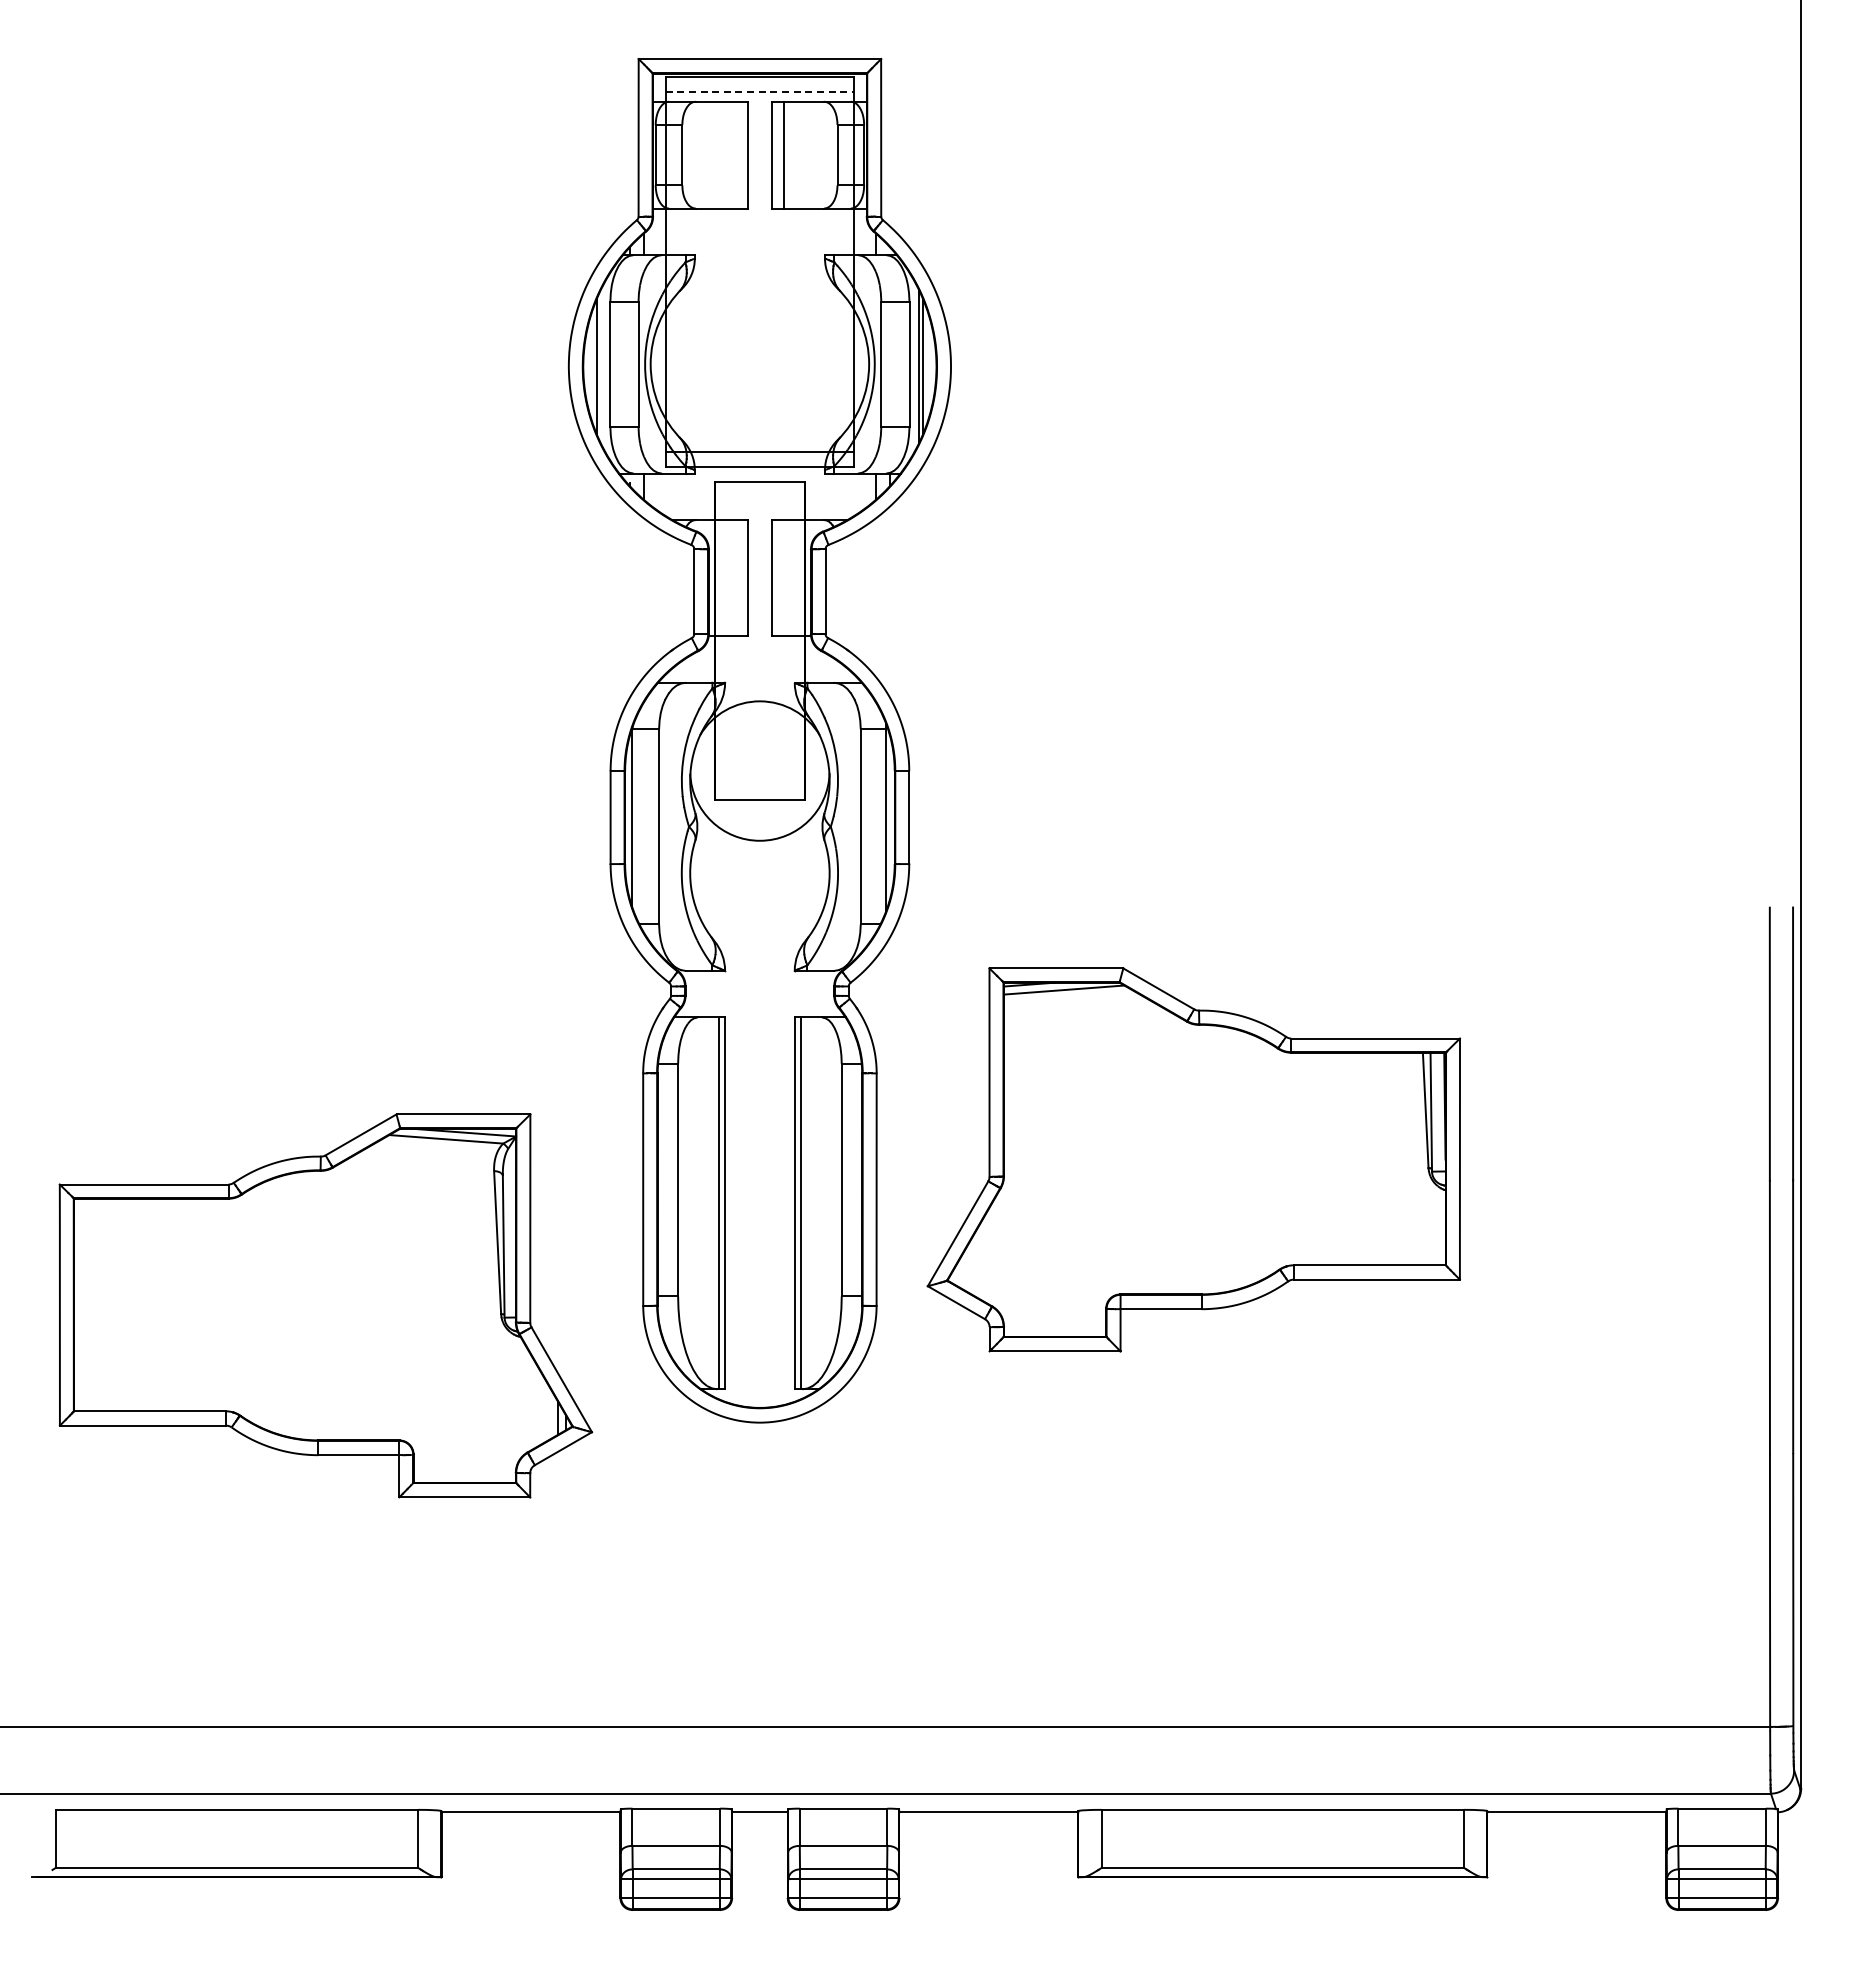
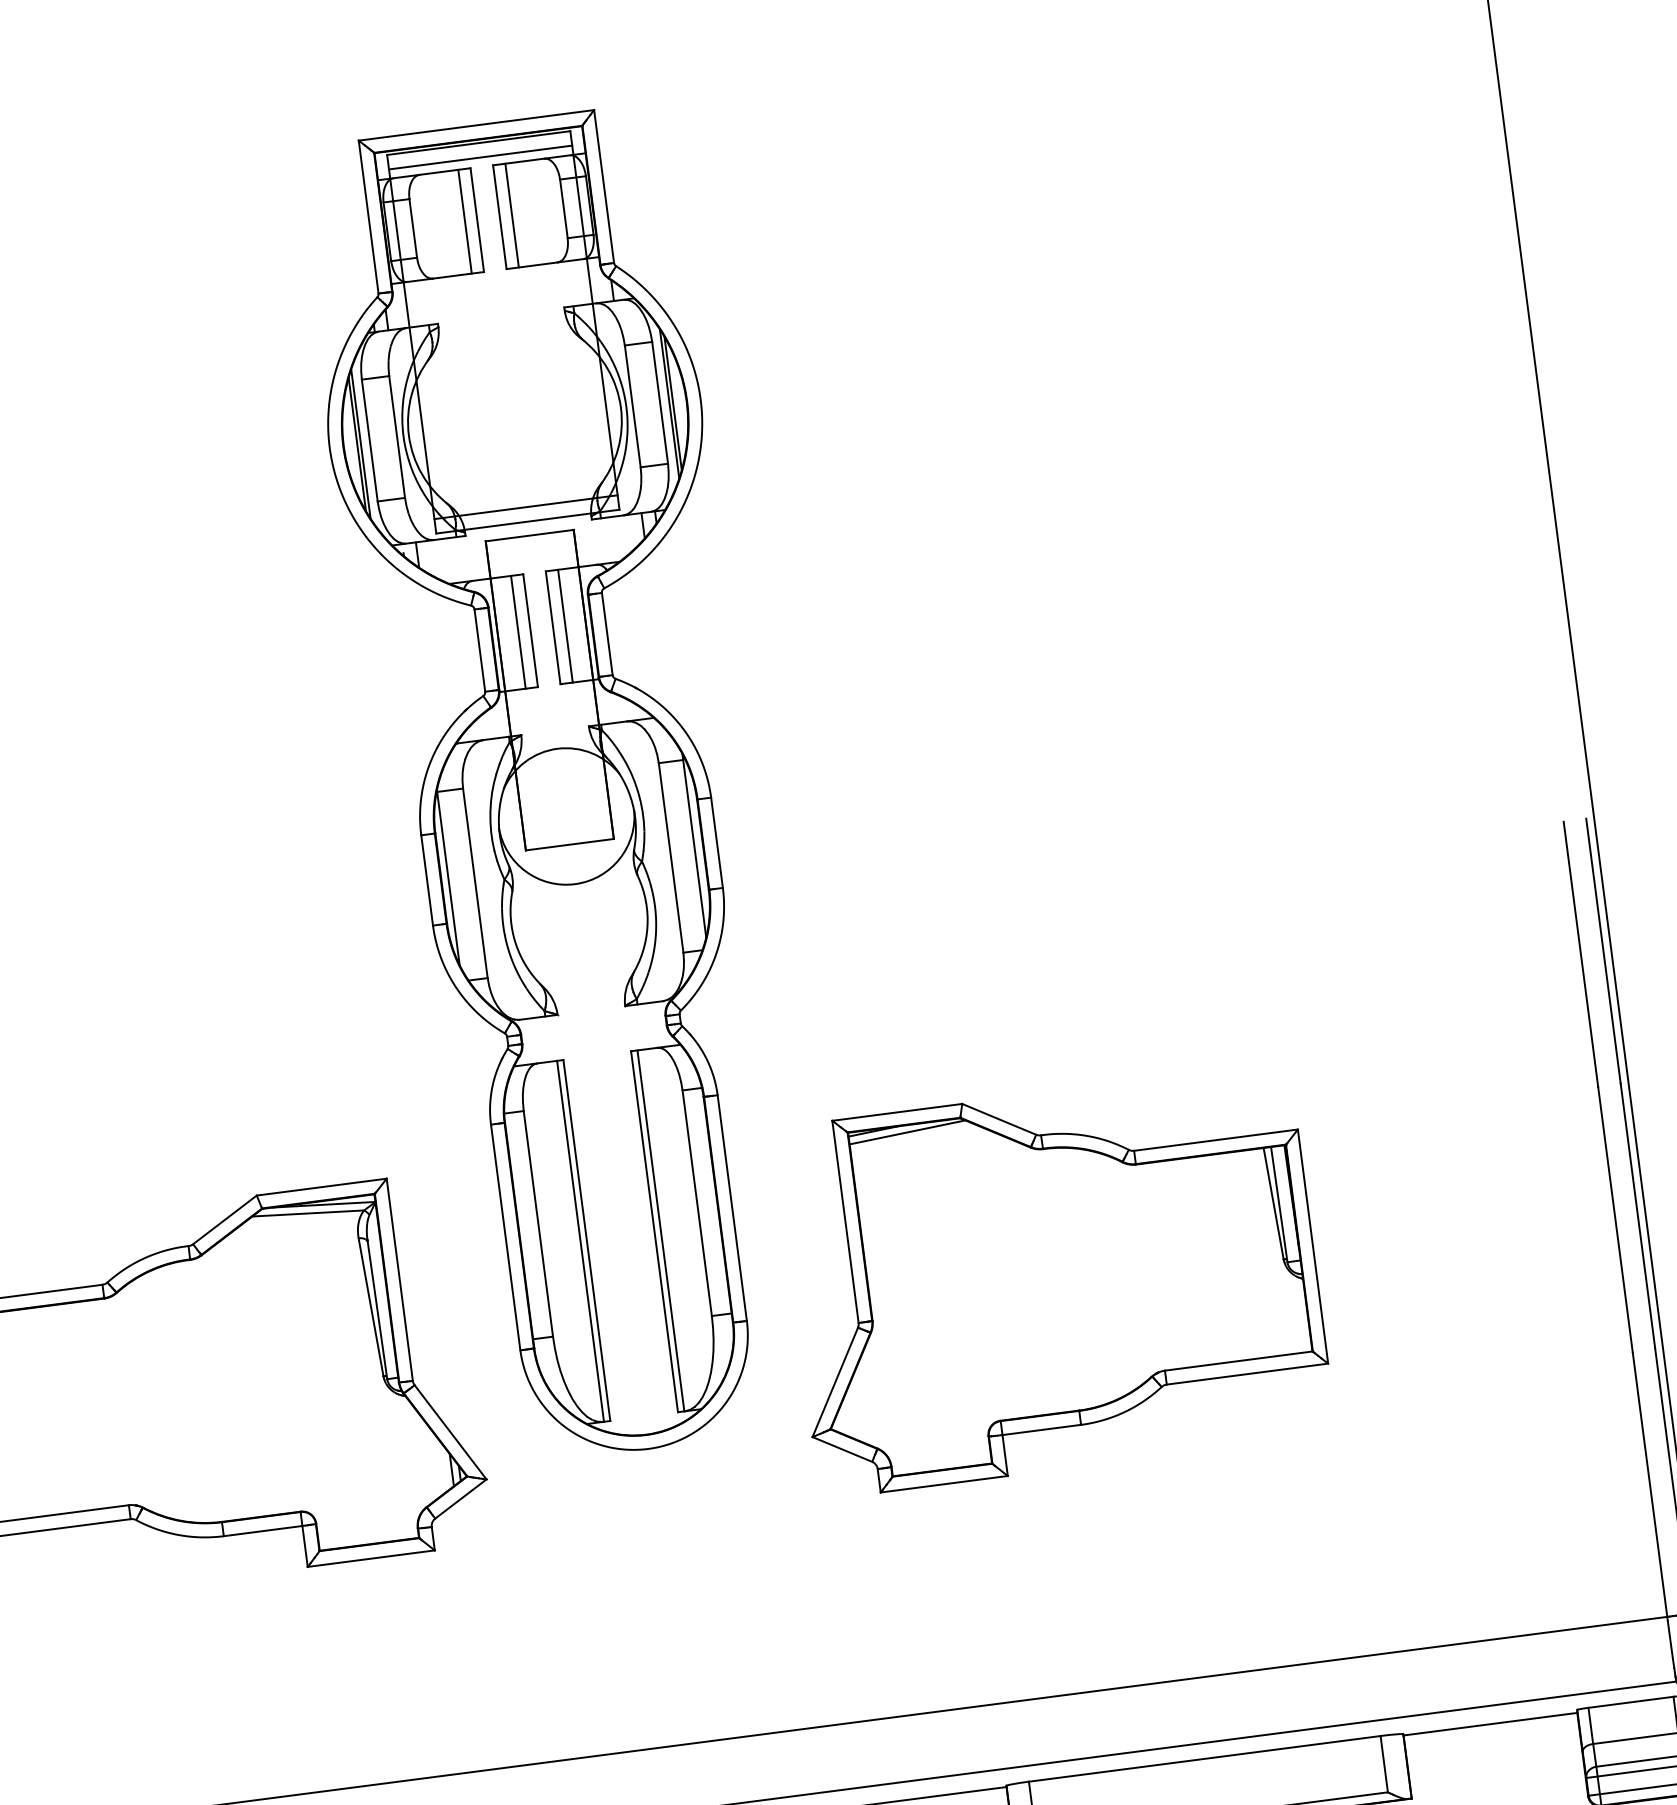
line: (760, 92) -> (481, 157), dashed -> solid
line: (735, 154) -> (464, 221), added
line: (600, 366) -> (360, 443), added
line: (735, 578) -> (518, 632), added
line: (784, 578) -> (565, 626), added
part: (1193, 1159) -> (1054, 1280), moved

